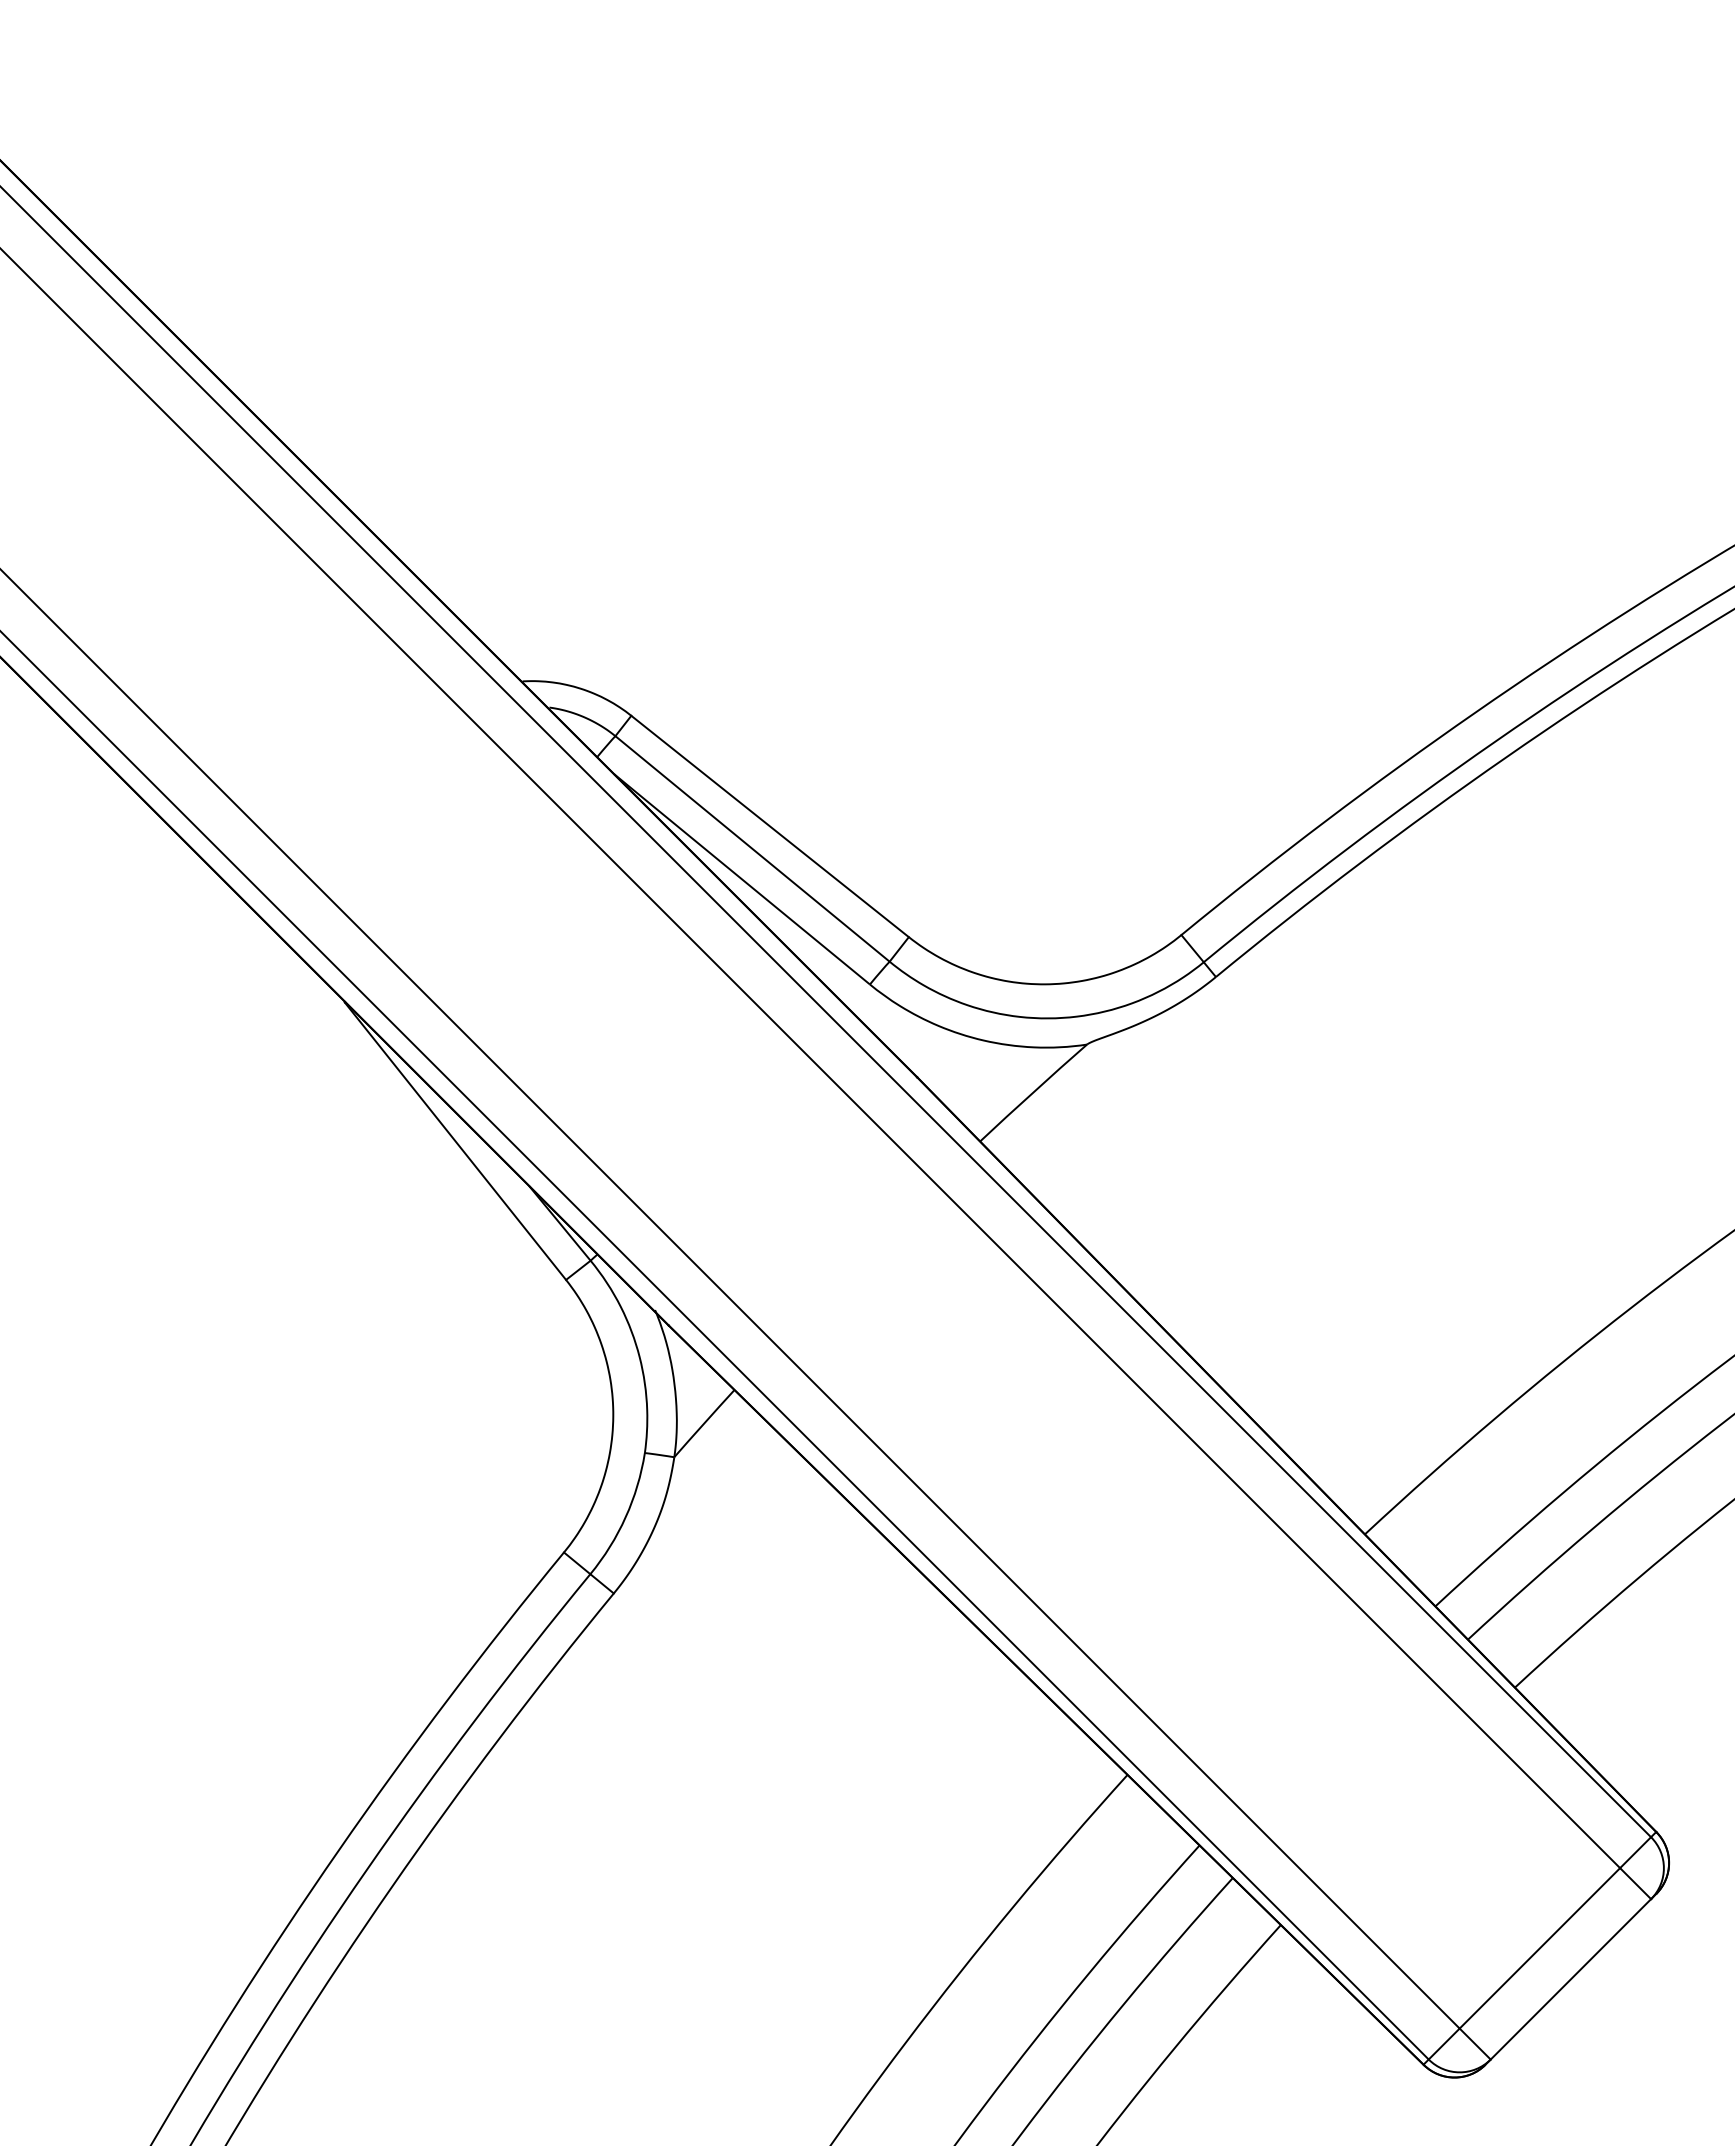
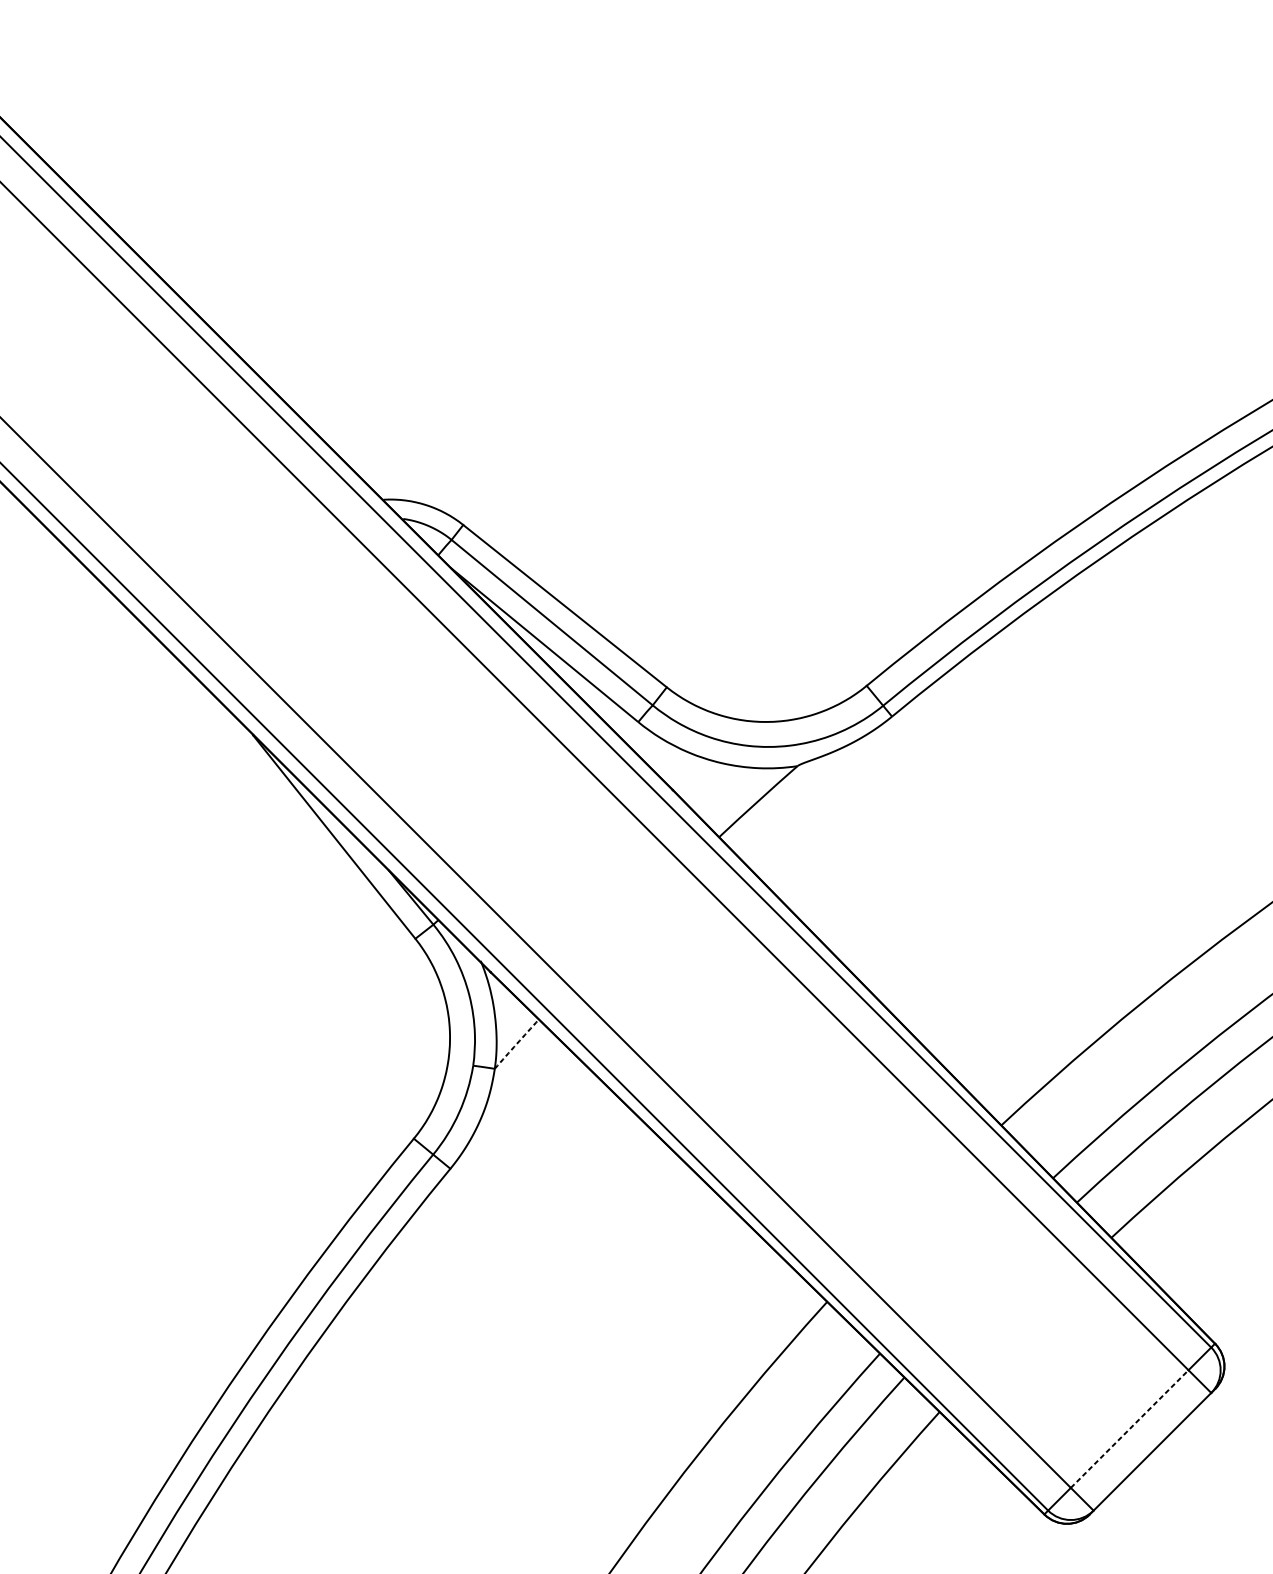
arc: (704, 1423) -> (516, 1044), solid -> dashed
line: (1540, 1948) -> (1130, 1429), solid -> dashed

